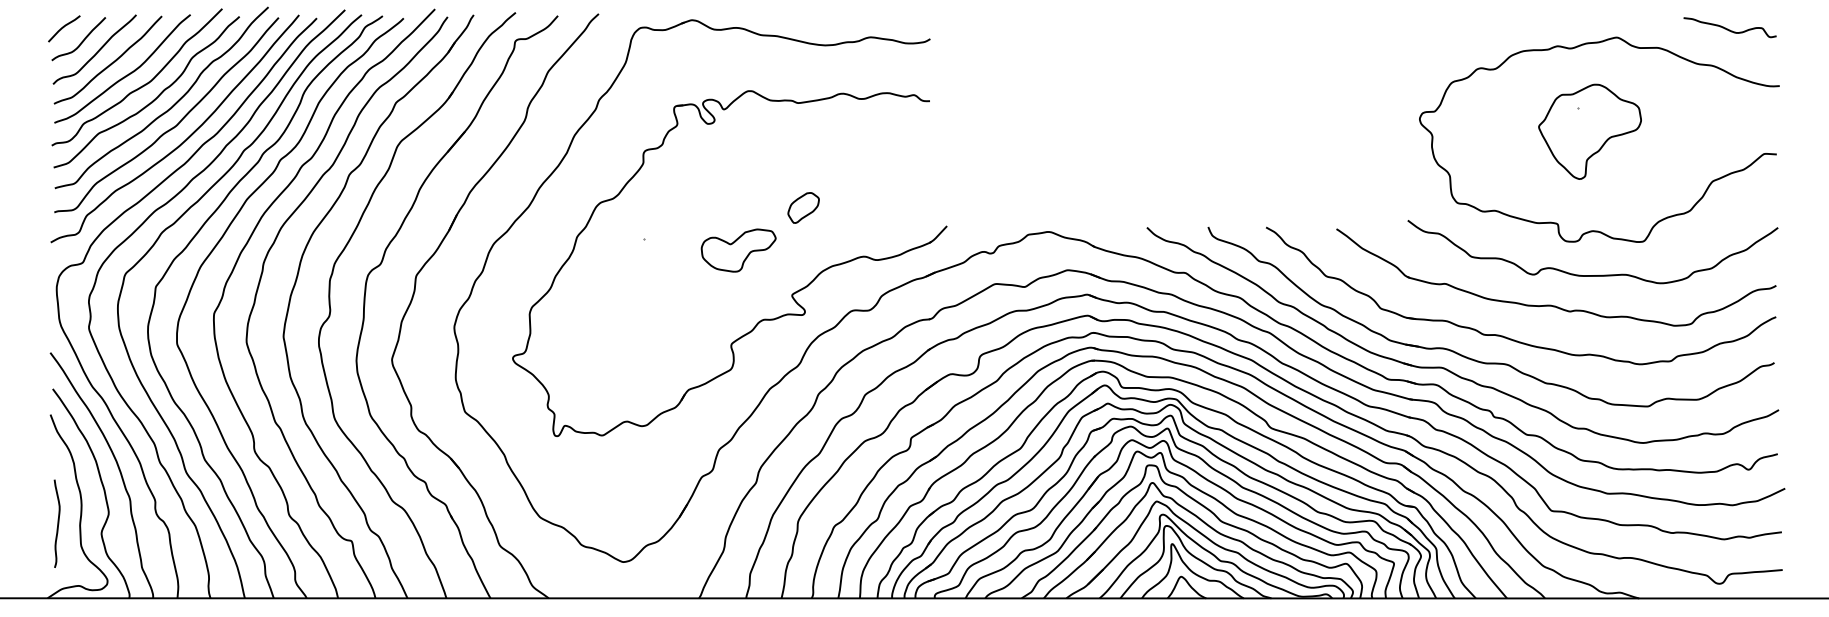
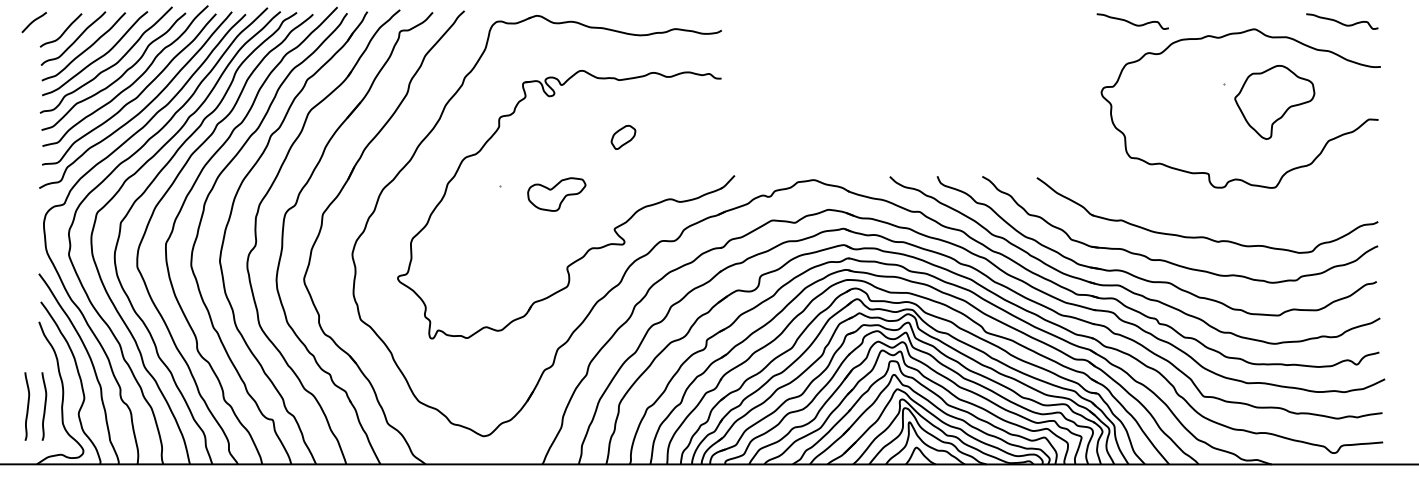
curve: (64, 27) -> (34, 21), moved
curve: (1459, 29) -> (1132, 23), added
part: (1589, 131) -> (1274, 102), moved
part: (803, 207) -> (623, 137), moved
part: (738, 250) -> (556, 194), moved
curve: (1592, 275) -> (1235, 213), removed
curve: (35, 523) -> (27, 406), added

